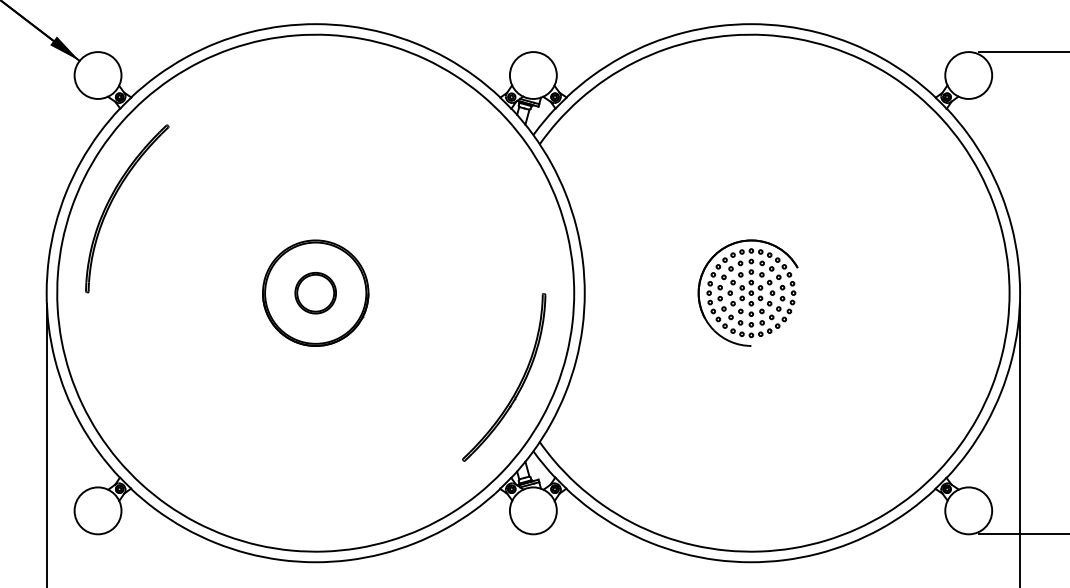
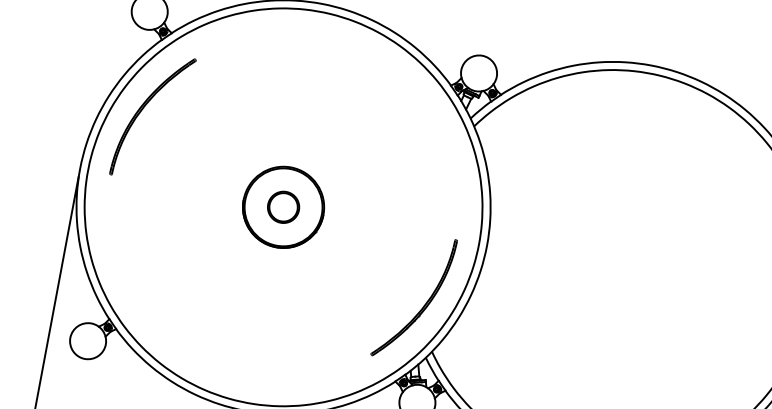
part: (747, 292) -> (610, 267), removed

